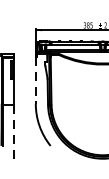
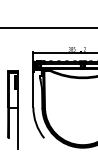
line: (35, 81) -> (33, 90), dashed -> solid
line: (14, 132) -> (17, 128), dashed -> solid

